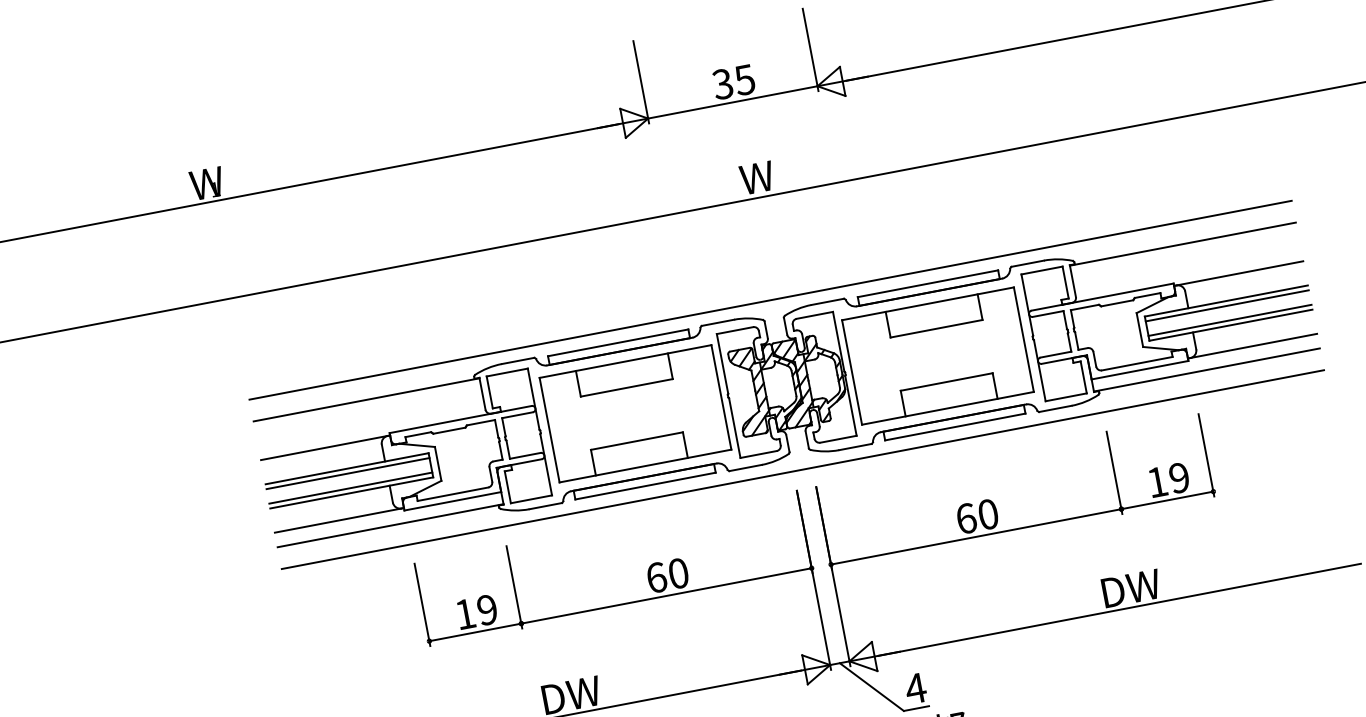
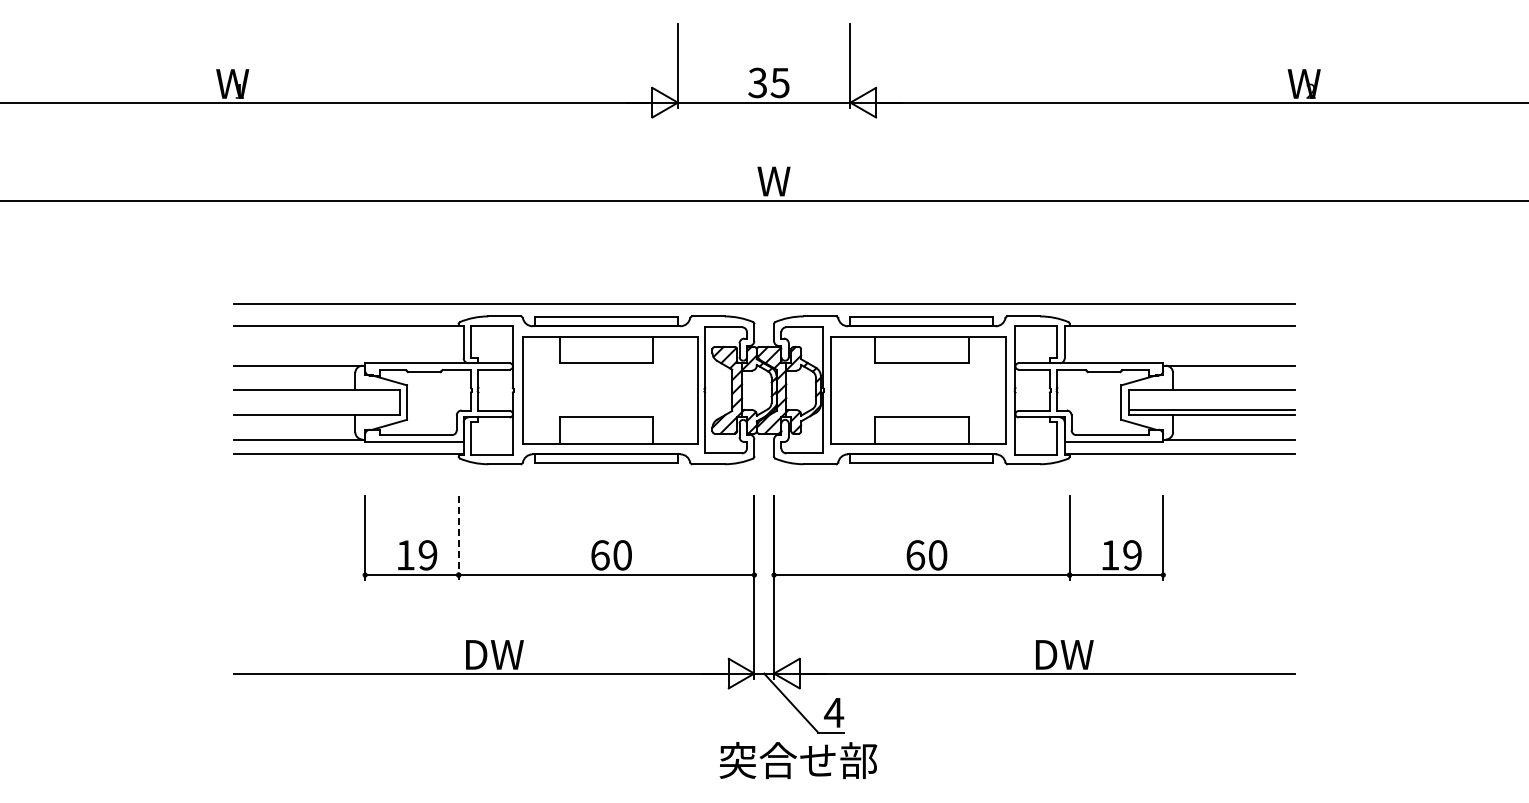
line: (1227, 306) -> (1211, 395), removed
line: (802, 469) -> (763, 476), removed
line: (347, 473) -> (316, 395), removed
line: (350, 487) -> (316, 409), removed
line: (514, 587) -> (458, 538), solid -> dashed

